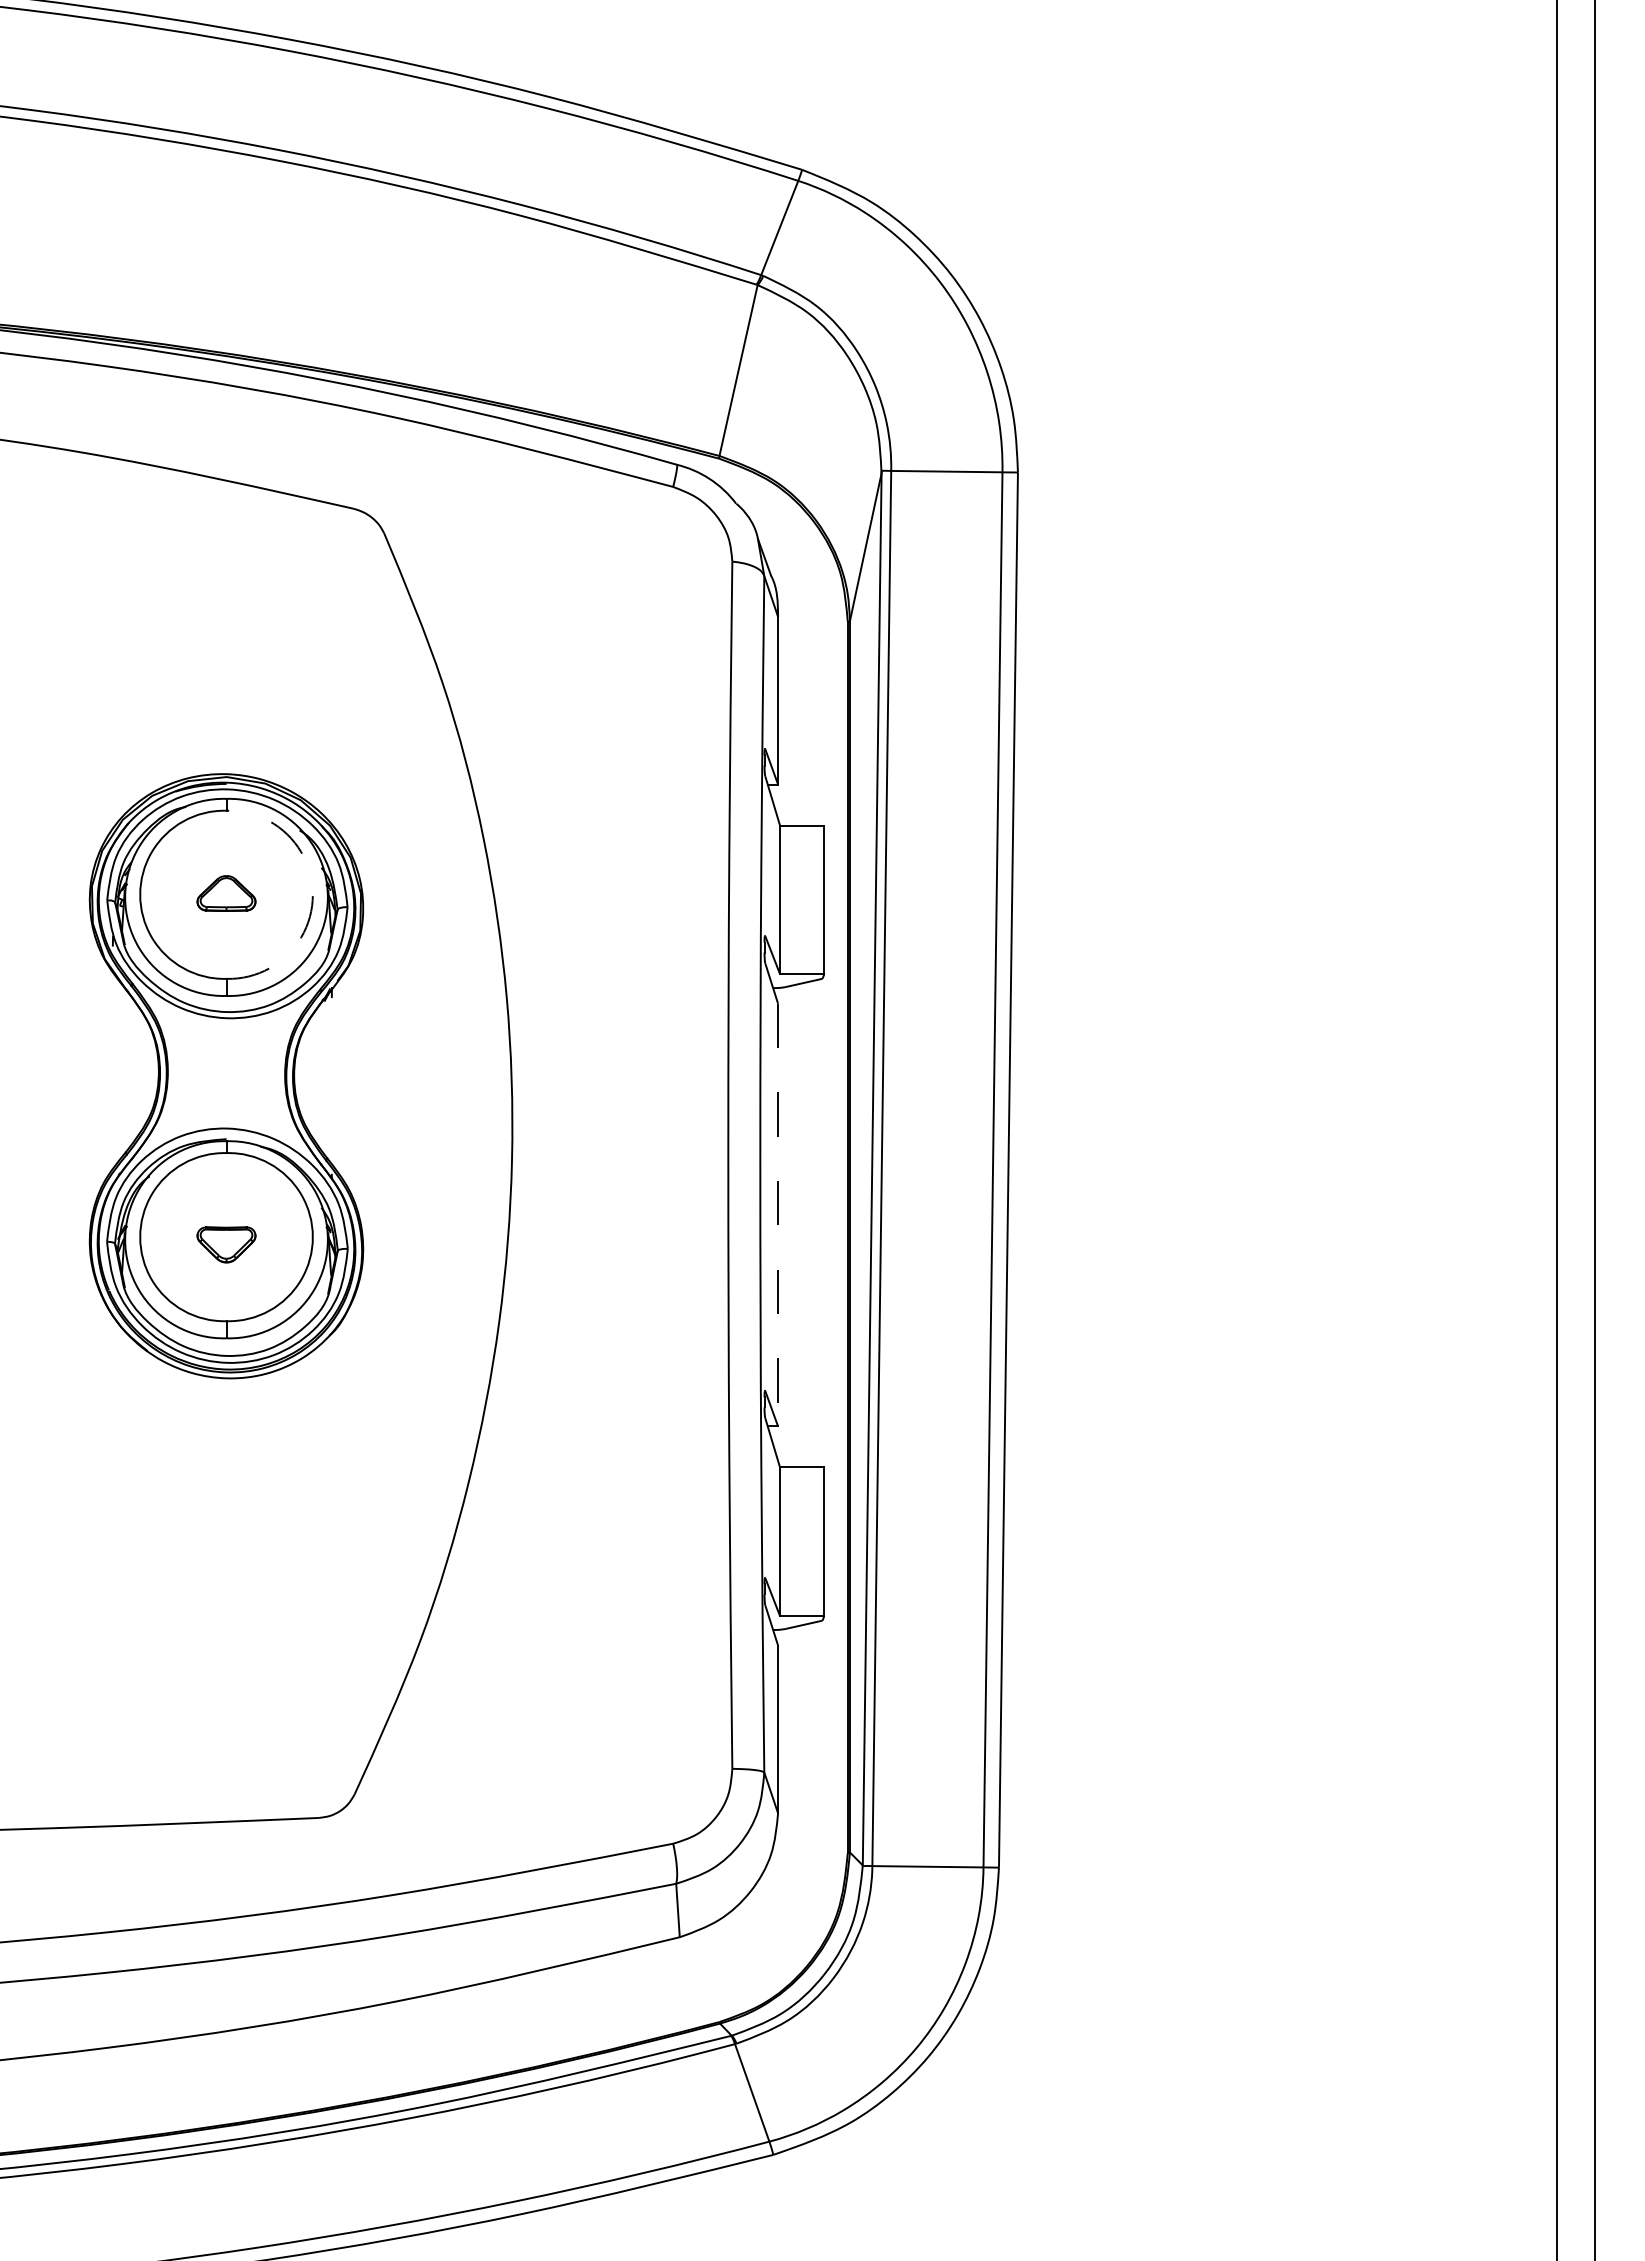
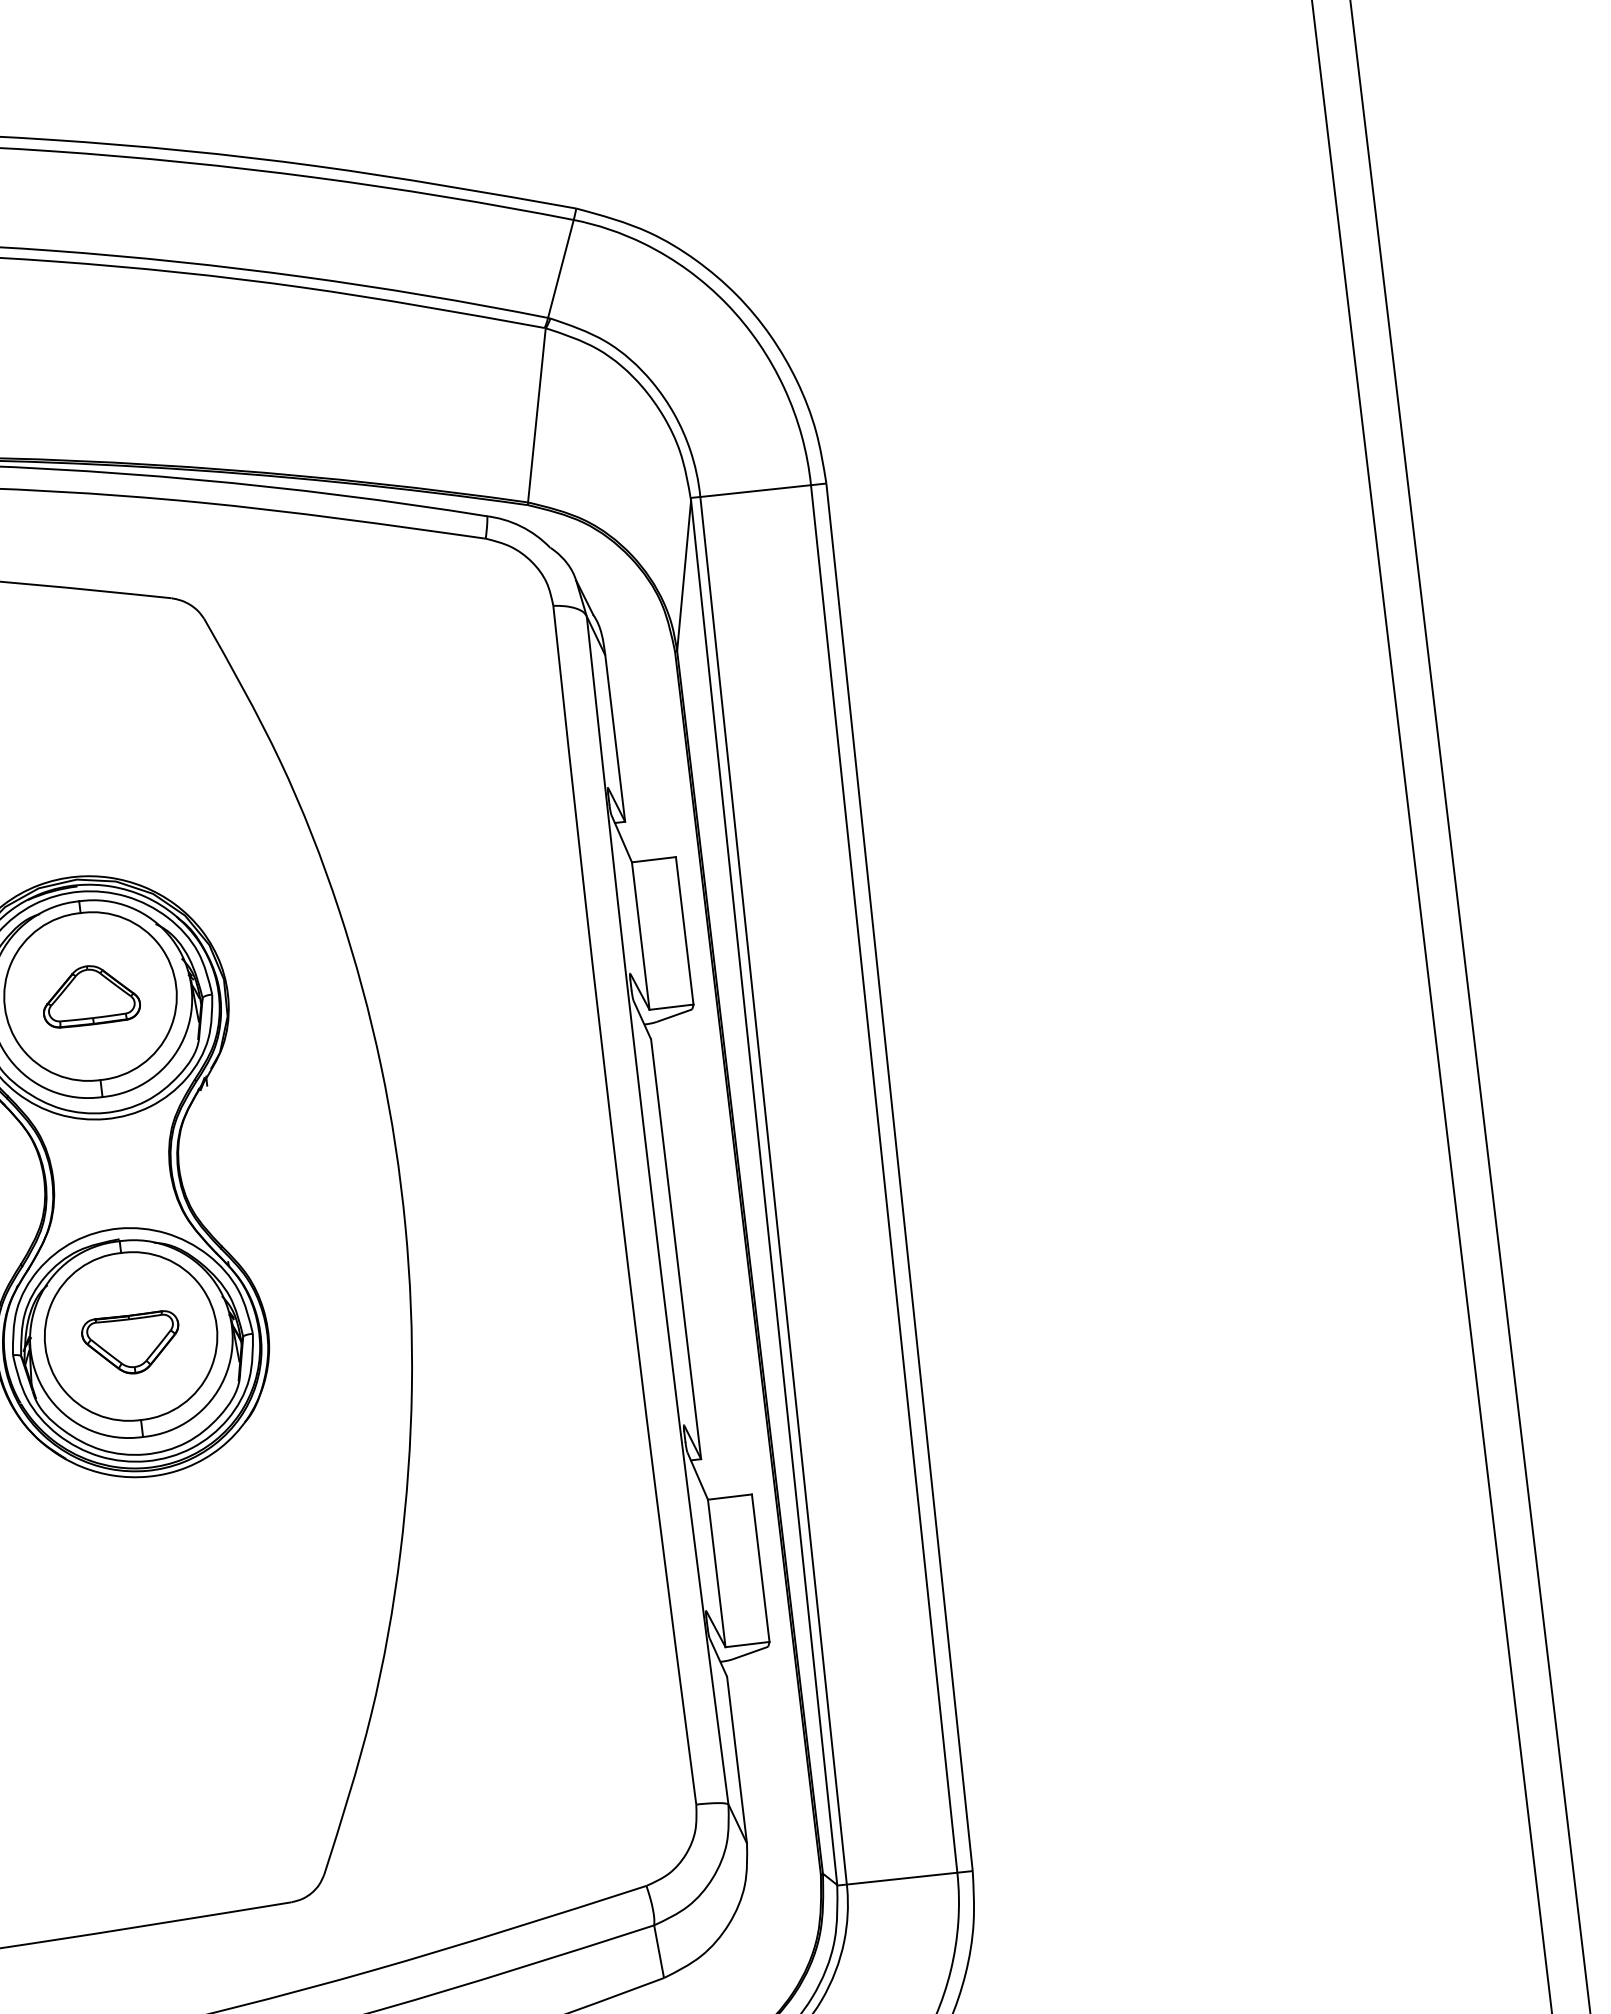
part: (226, 893) -> (90, 995), size x1.67
arc: (312, 894) -> (175, 986), dashed -> solid
line: (778, 1215) -> (676, 1249), dashed -> solid
part: (226, 1244) -> (131, 1343), size x1.67

